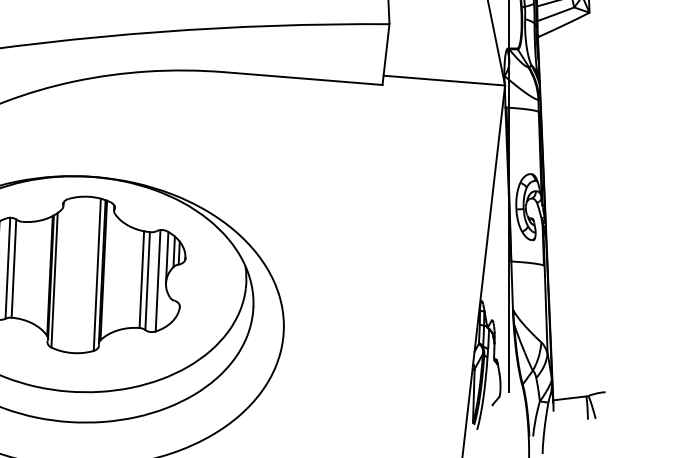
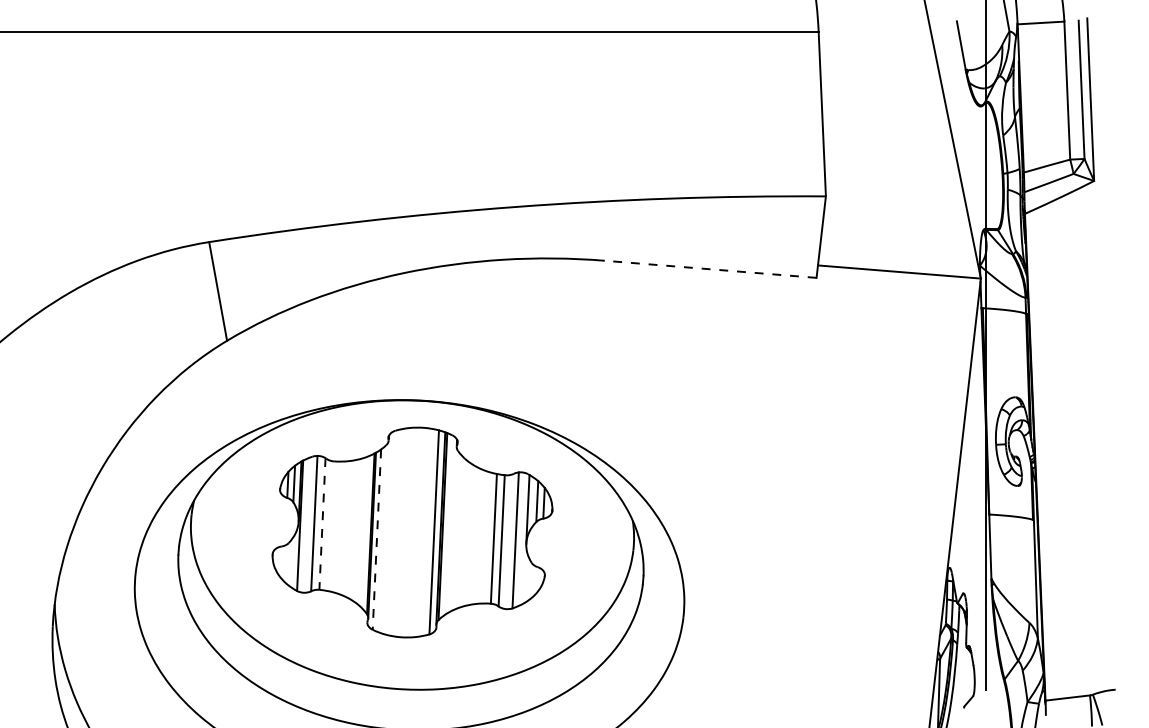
line: (303, 78) -> (710, 269), solid -> dashed
line: (13, 268) -> (322, 523), solid -> dashed
line: (54, 280) -> (376, 540), solid -> dashed

